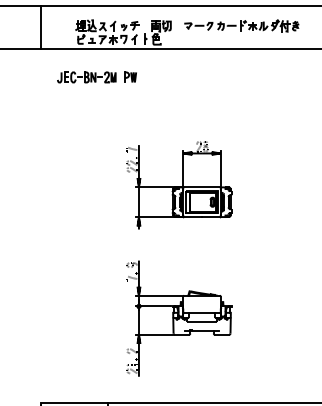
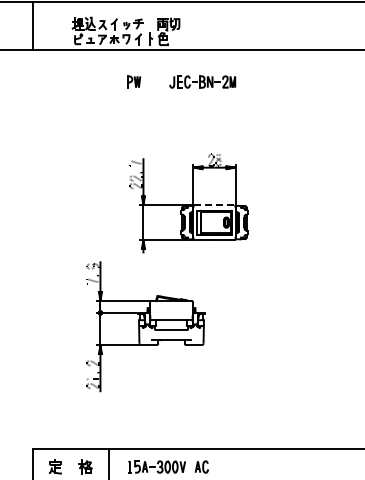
part: (241, 25) -> (258, 23), removed
part: (86, 76) -> (202, 81), moved
line: (202, 187) -> (214, 205), solid -> dashed
part: (178, 318) -> (145, 326), moved

